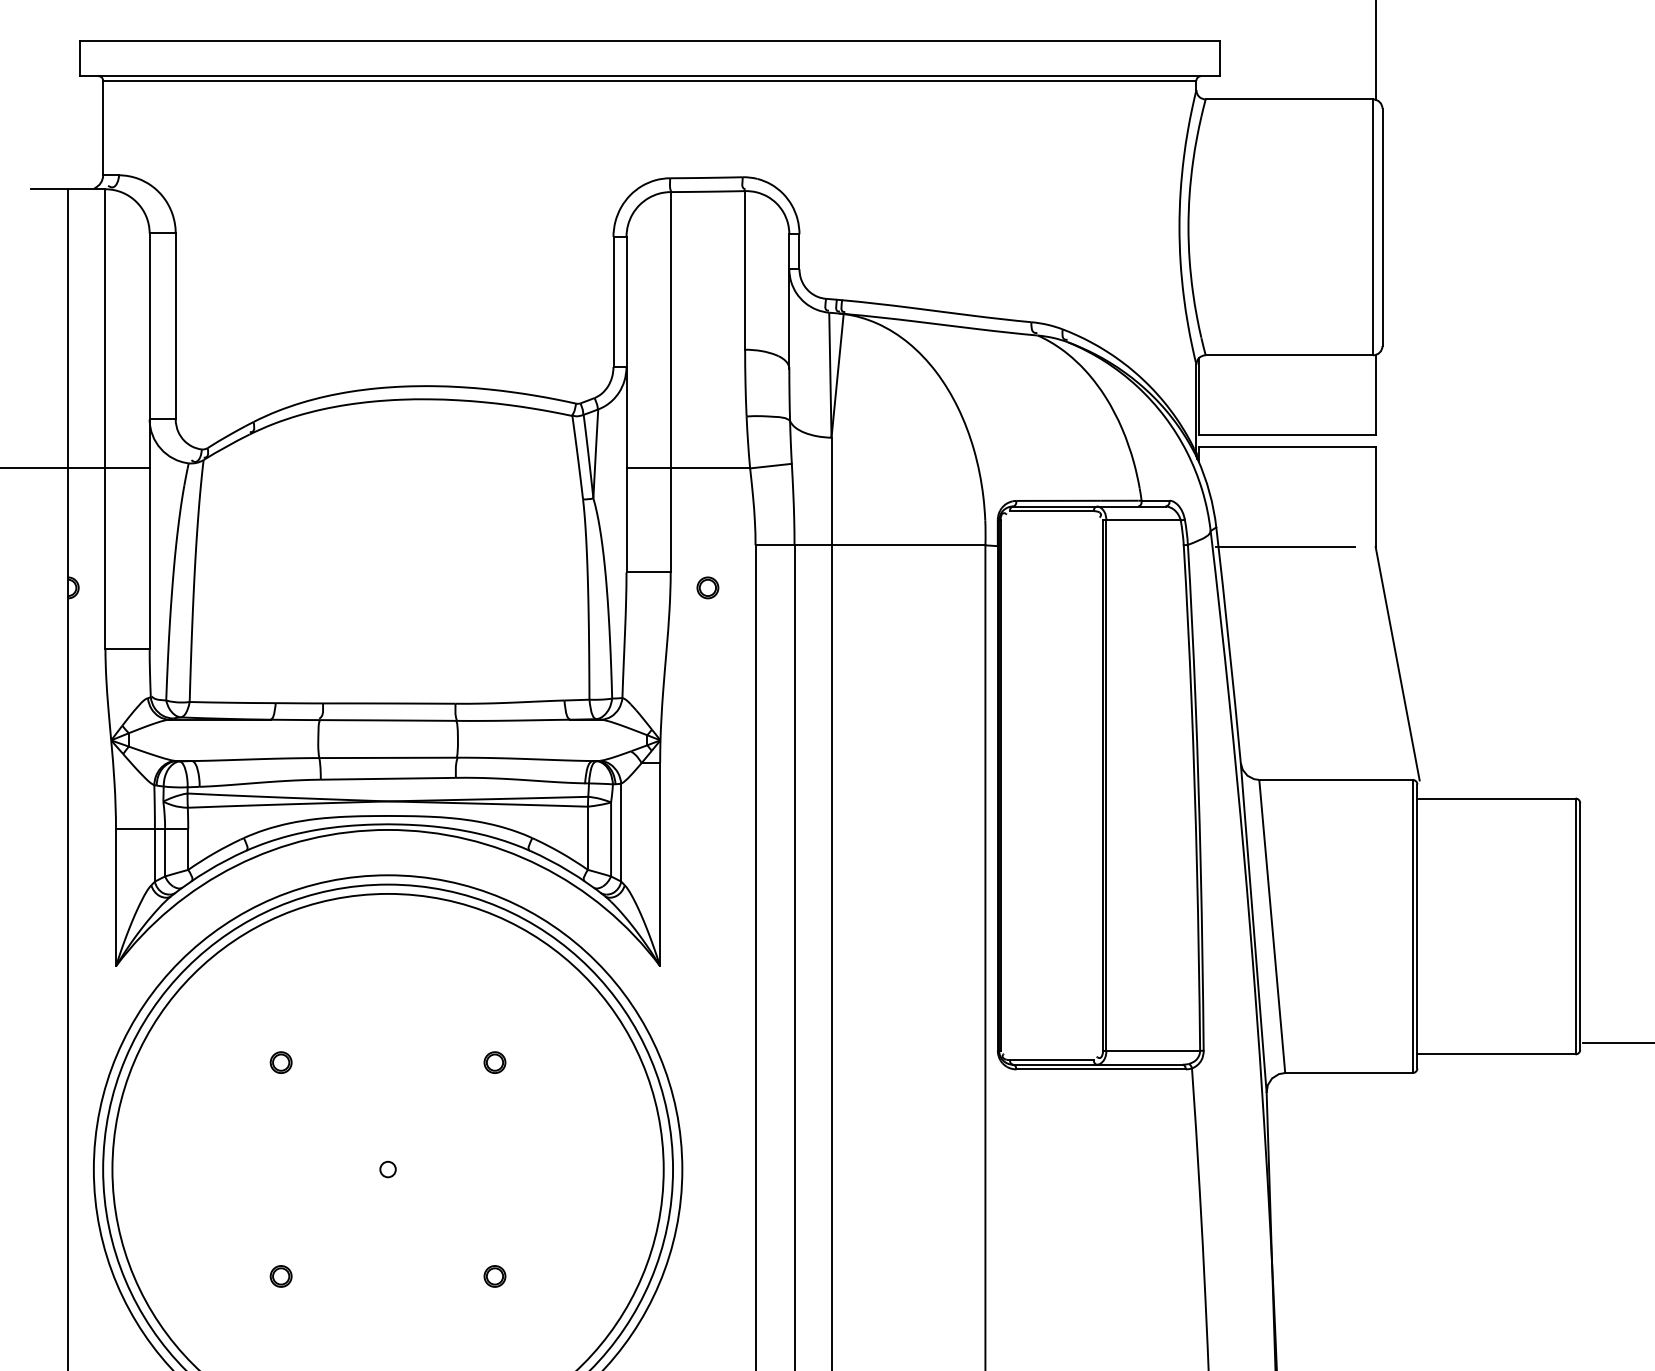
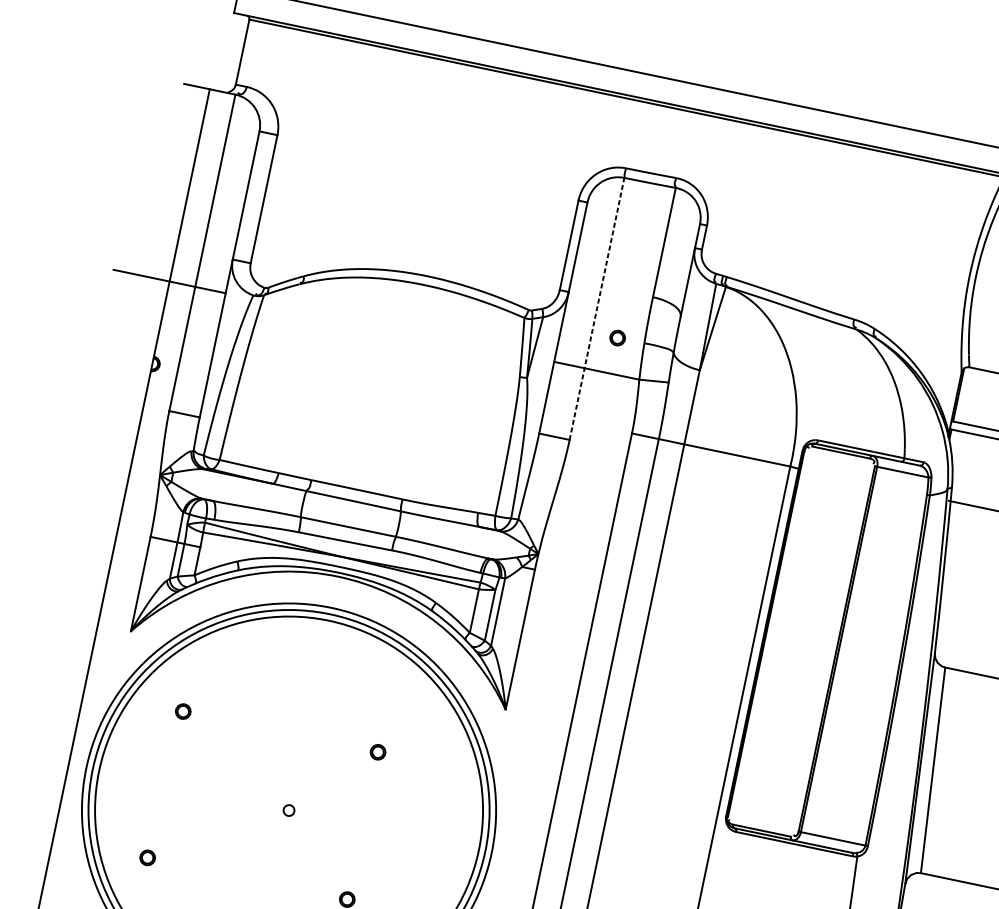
line: (670, 381) -> (596, 308), solid -> dashed
part: (707, 587) -> (617, 337), moved
part: (280, 1062) -> (182, 711), moved
part: (280, 1276) -> (147, 857), moved

